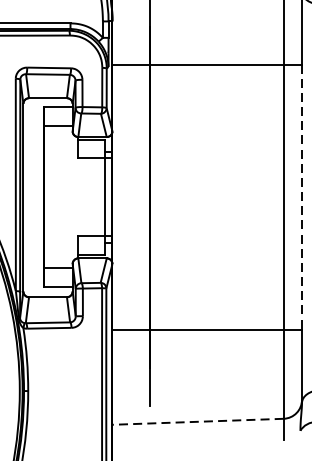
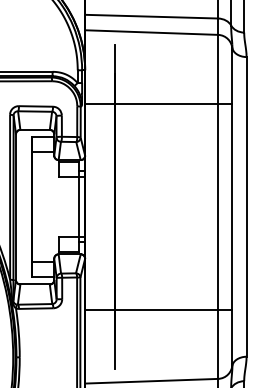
line: (302, 198) -> (232, 207), dashed -> solid
line: (197, 422) -> (151, 381), dashed -> solid

